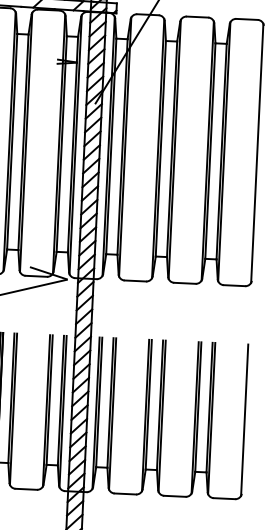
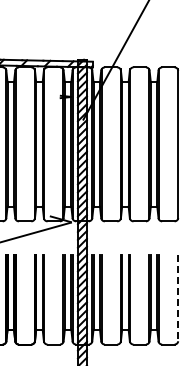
line: (244, 419) -> (177, 298), solid -> dashed

